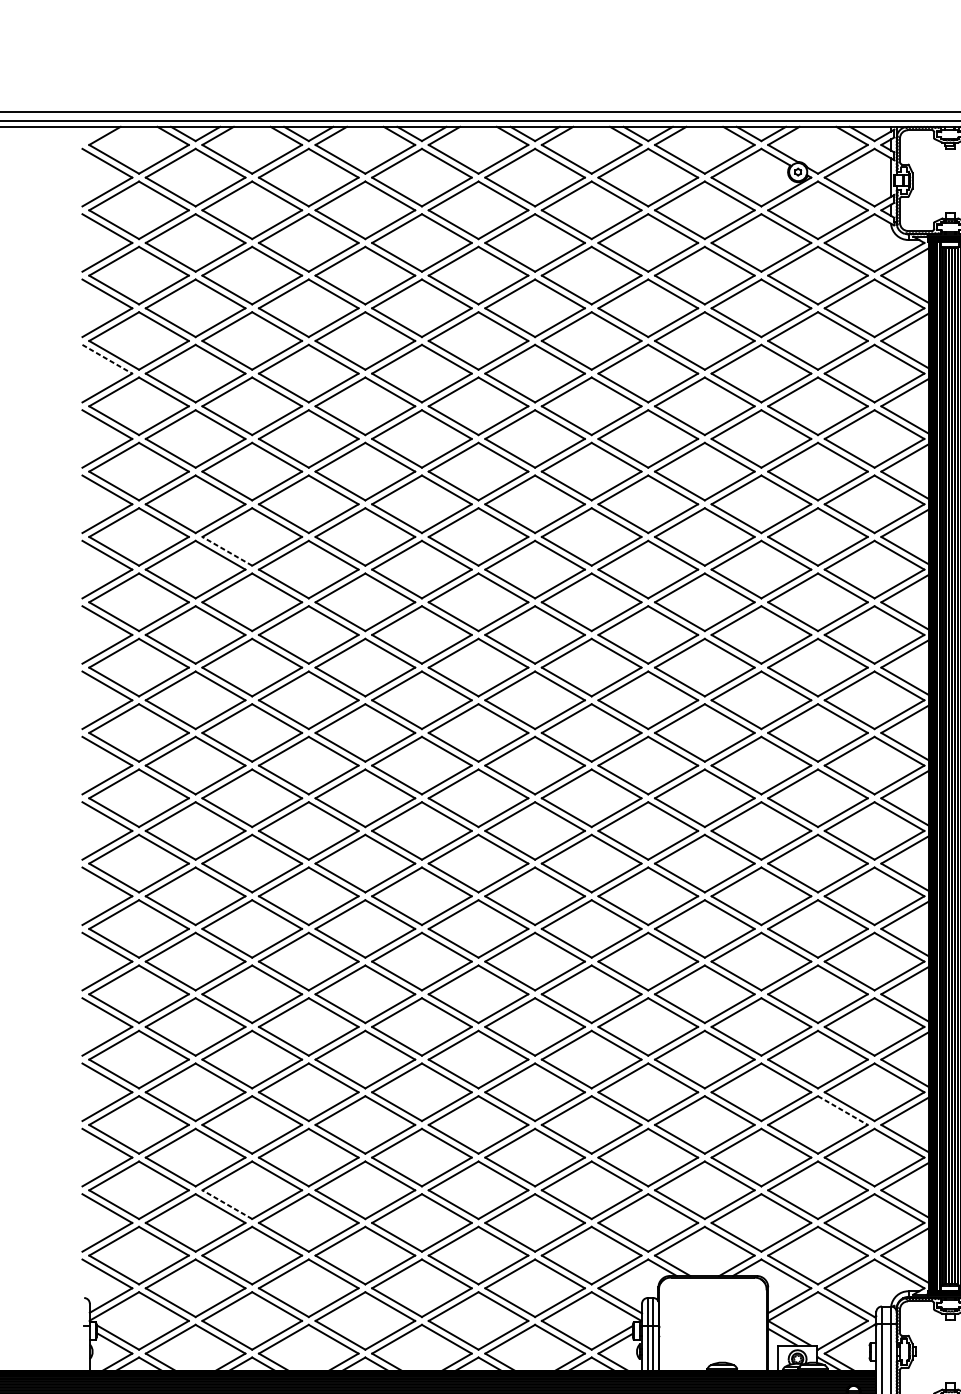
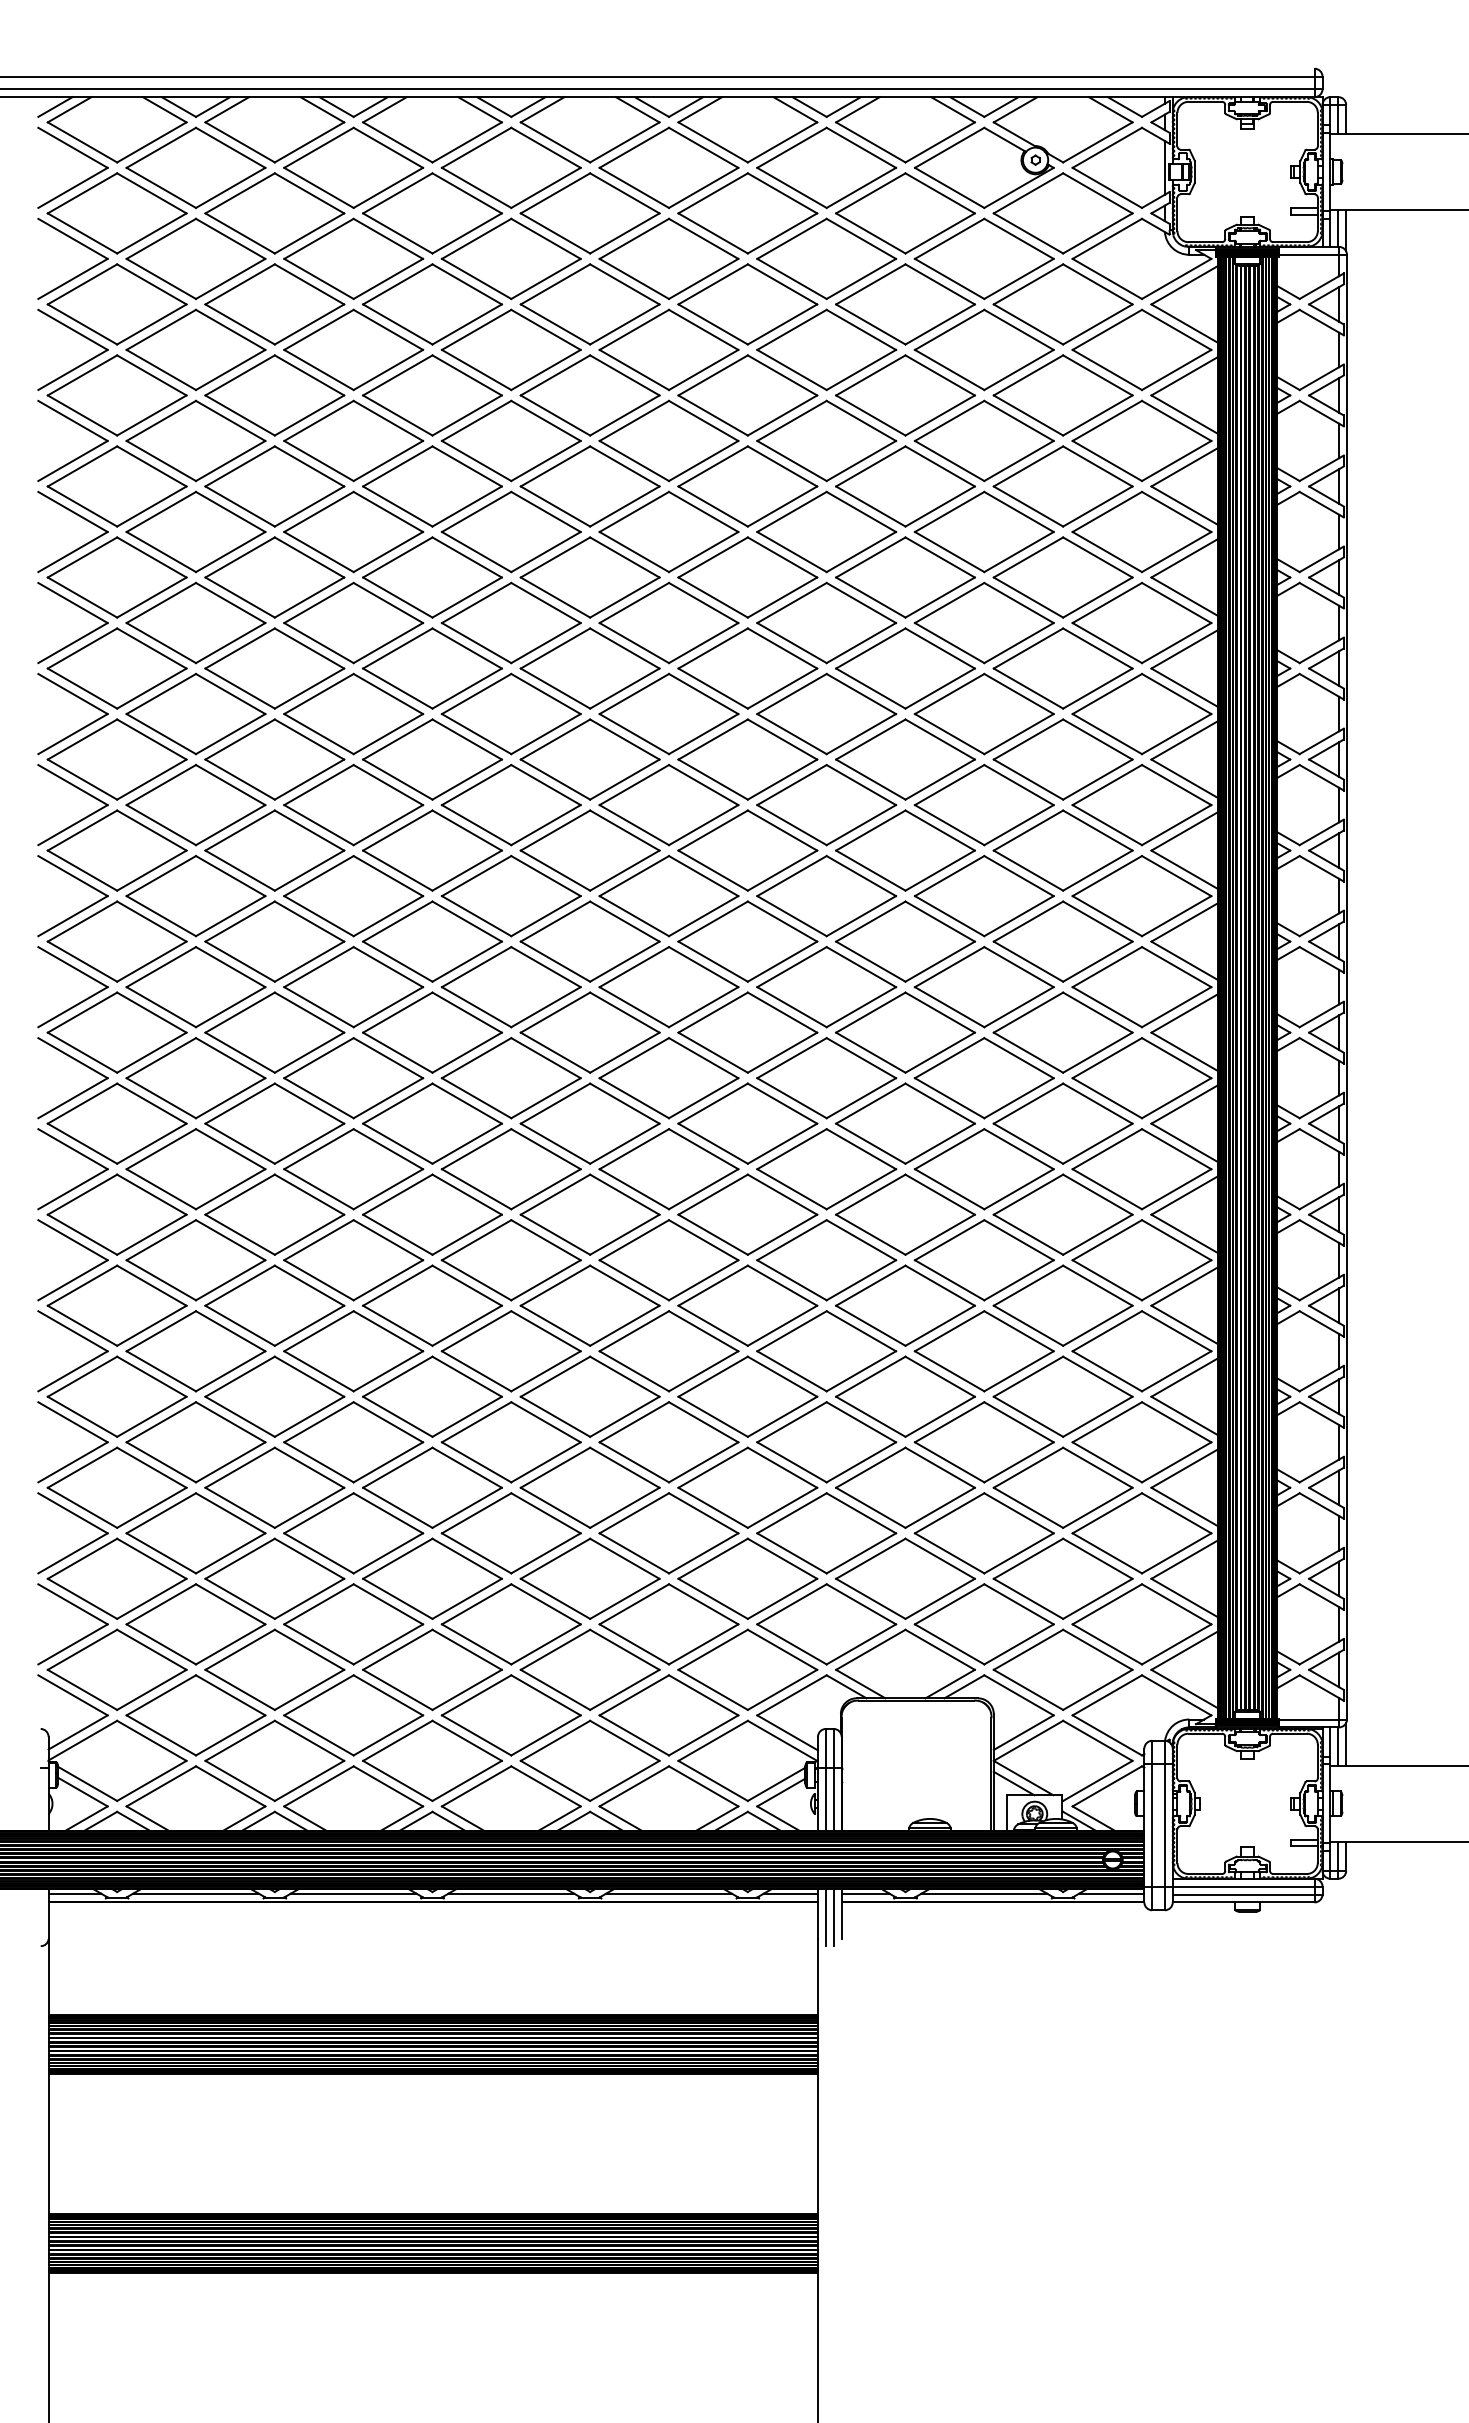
line: (94, 133) -> (55, 106), added
line: (107, 359) -> (73, 421), dashed -> solid
line: (226, 551) -> (239, 688), dashed -> solid
line: (843, 1111) -> (1098, 1468), dashed -> solid
line: (226, 1204) -> (239, 1598), dashed -> solid

